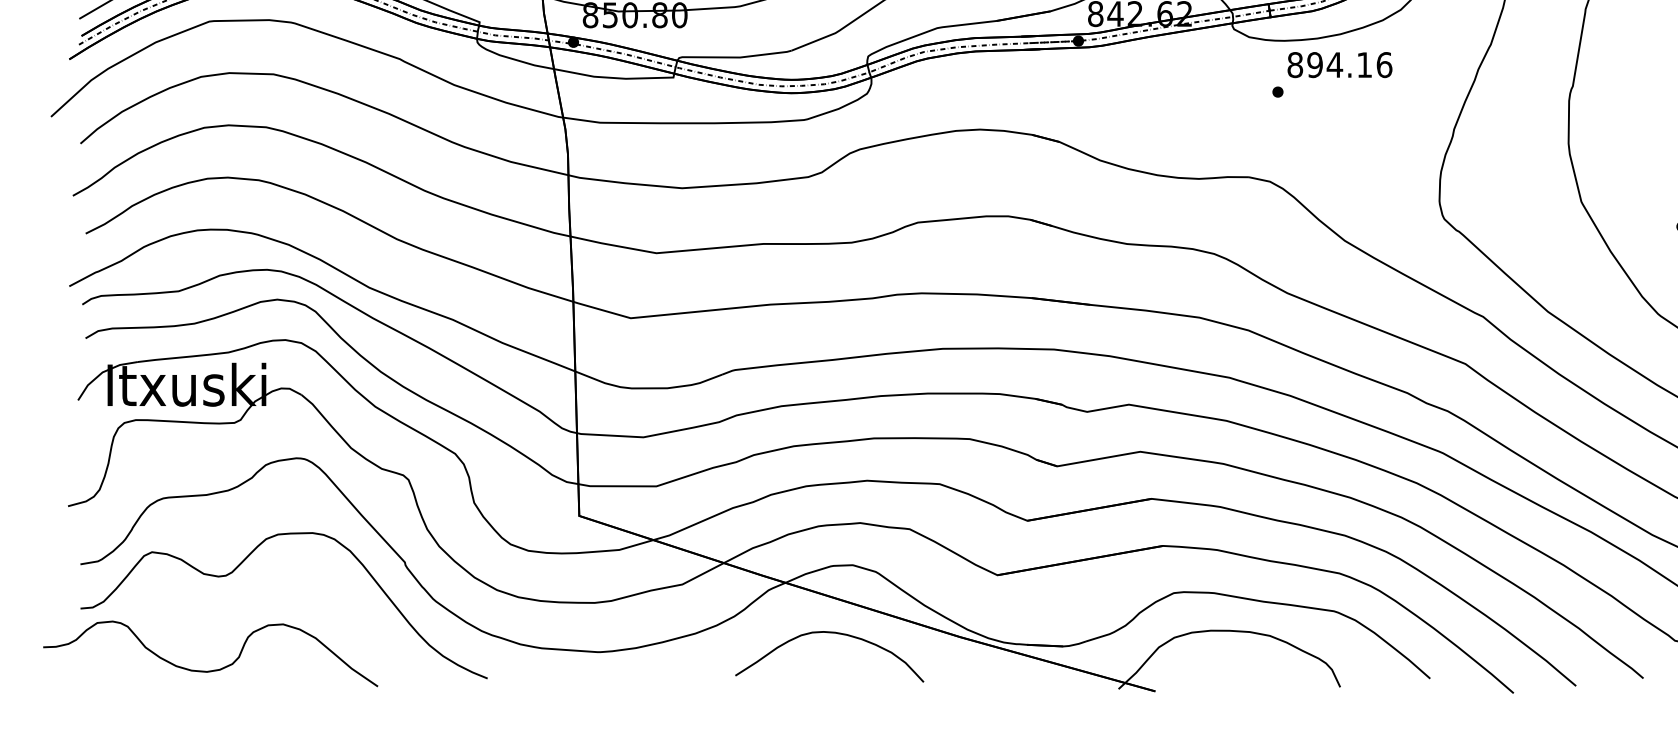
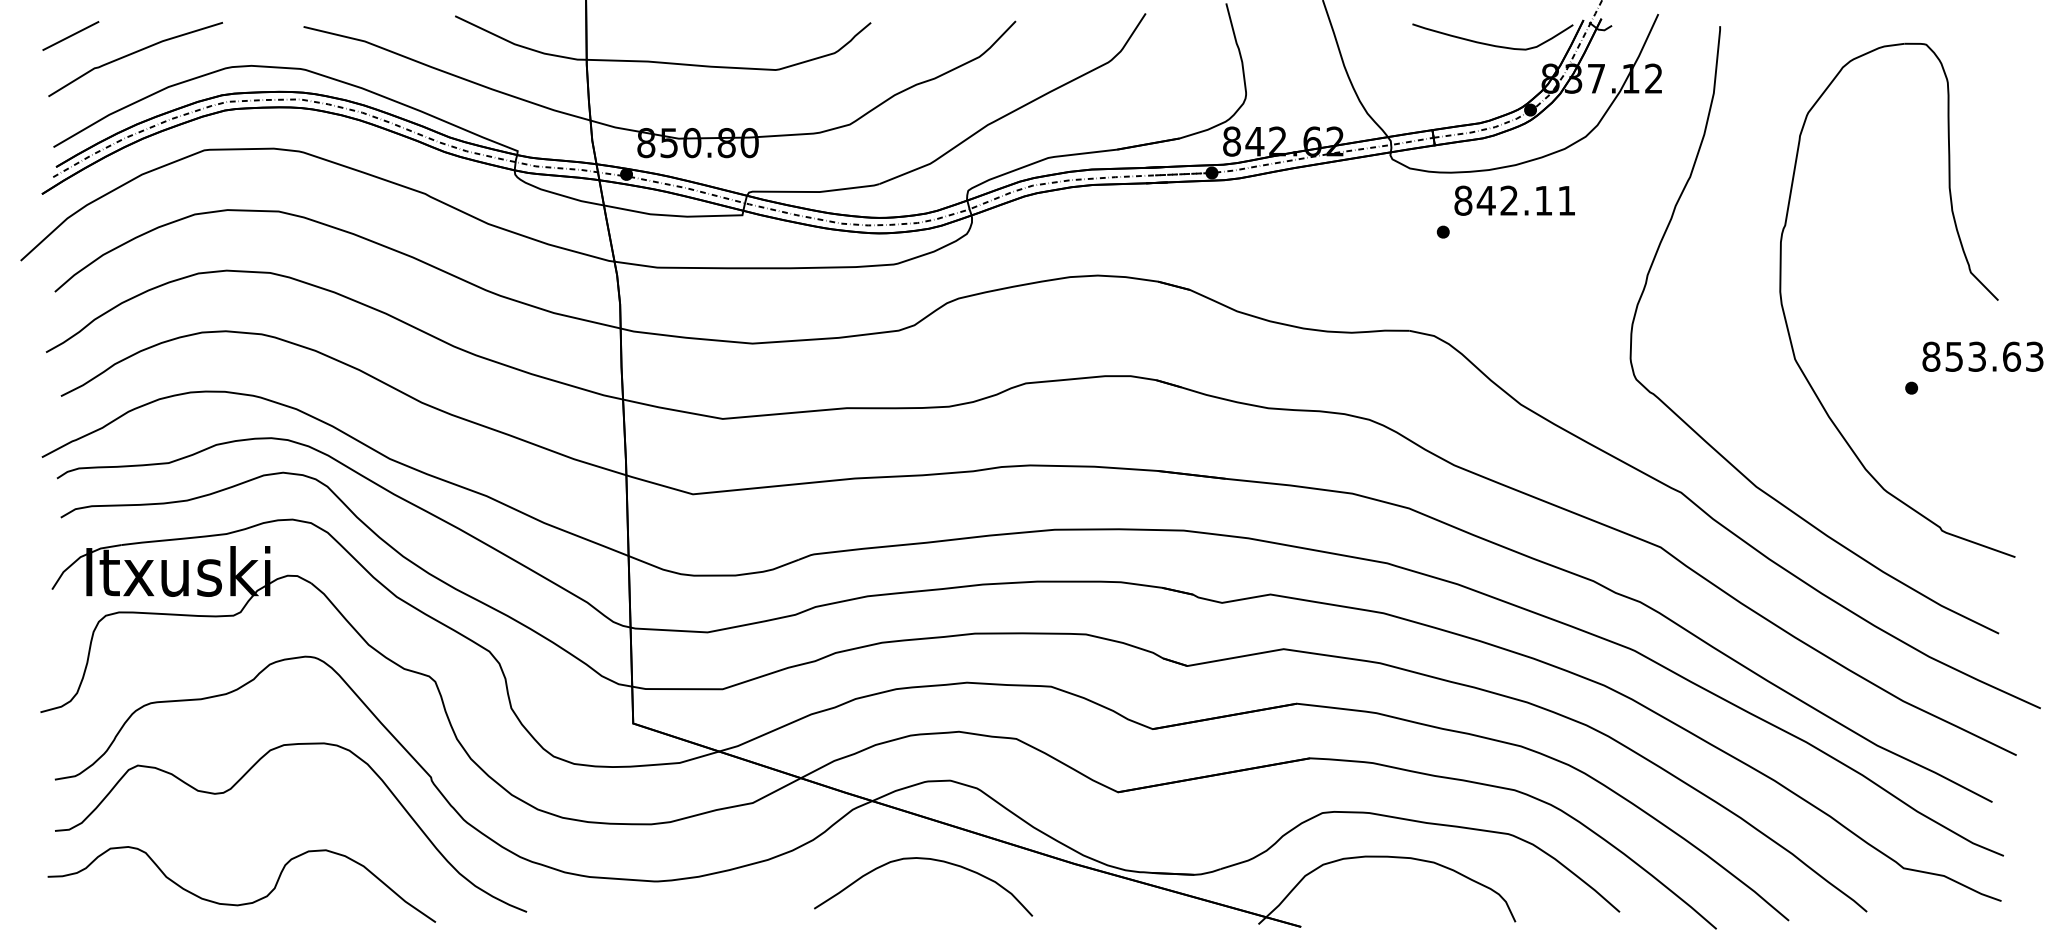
text: (1348, 64) -> (1525, 200), 894.16 -> 842.11
curve: (215, 669) -> (247, 902), moved

